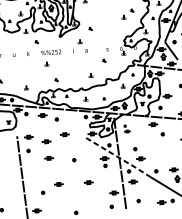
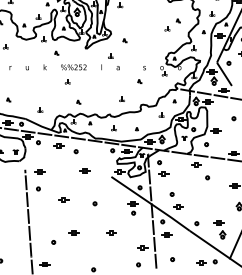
part: (127, 128) -> (163, 168), size x1.67
part: (46, 141) -> (61, 178), removed
line: (118, 157) -> (150, 203), dashed -> solid

